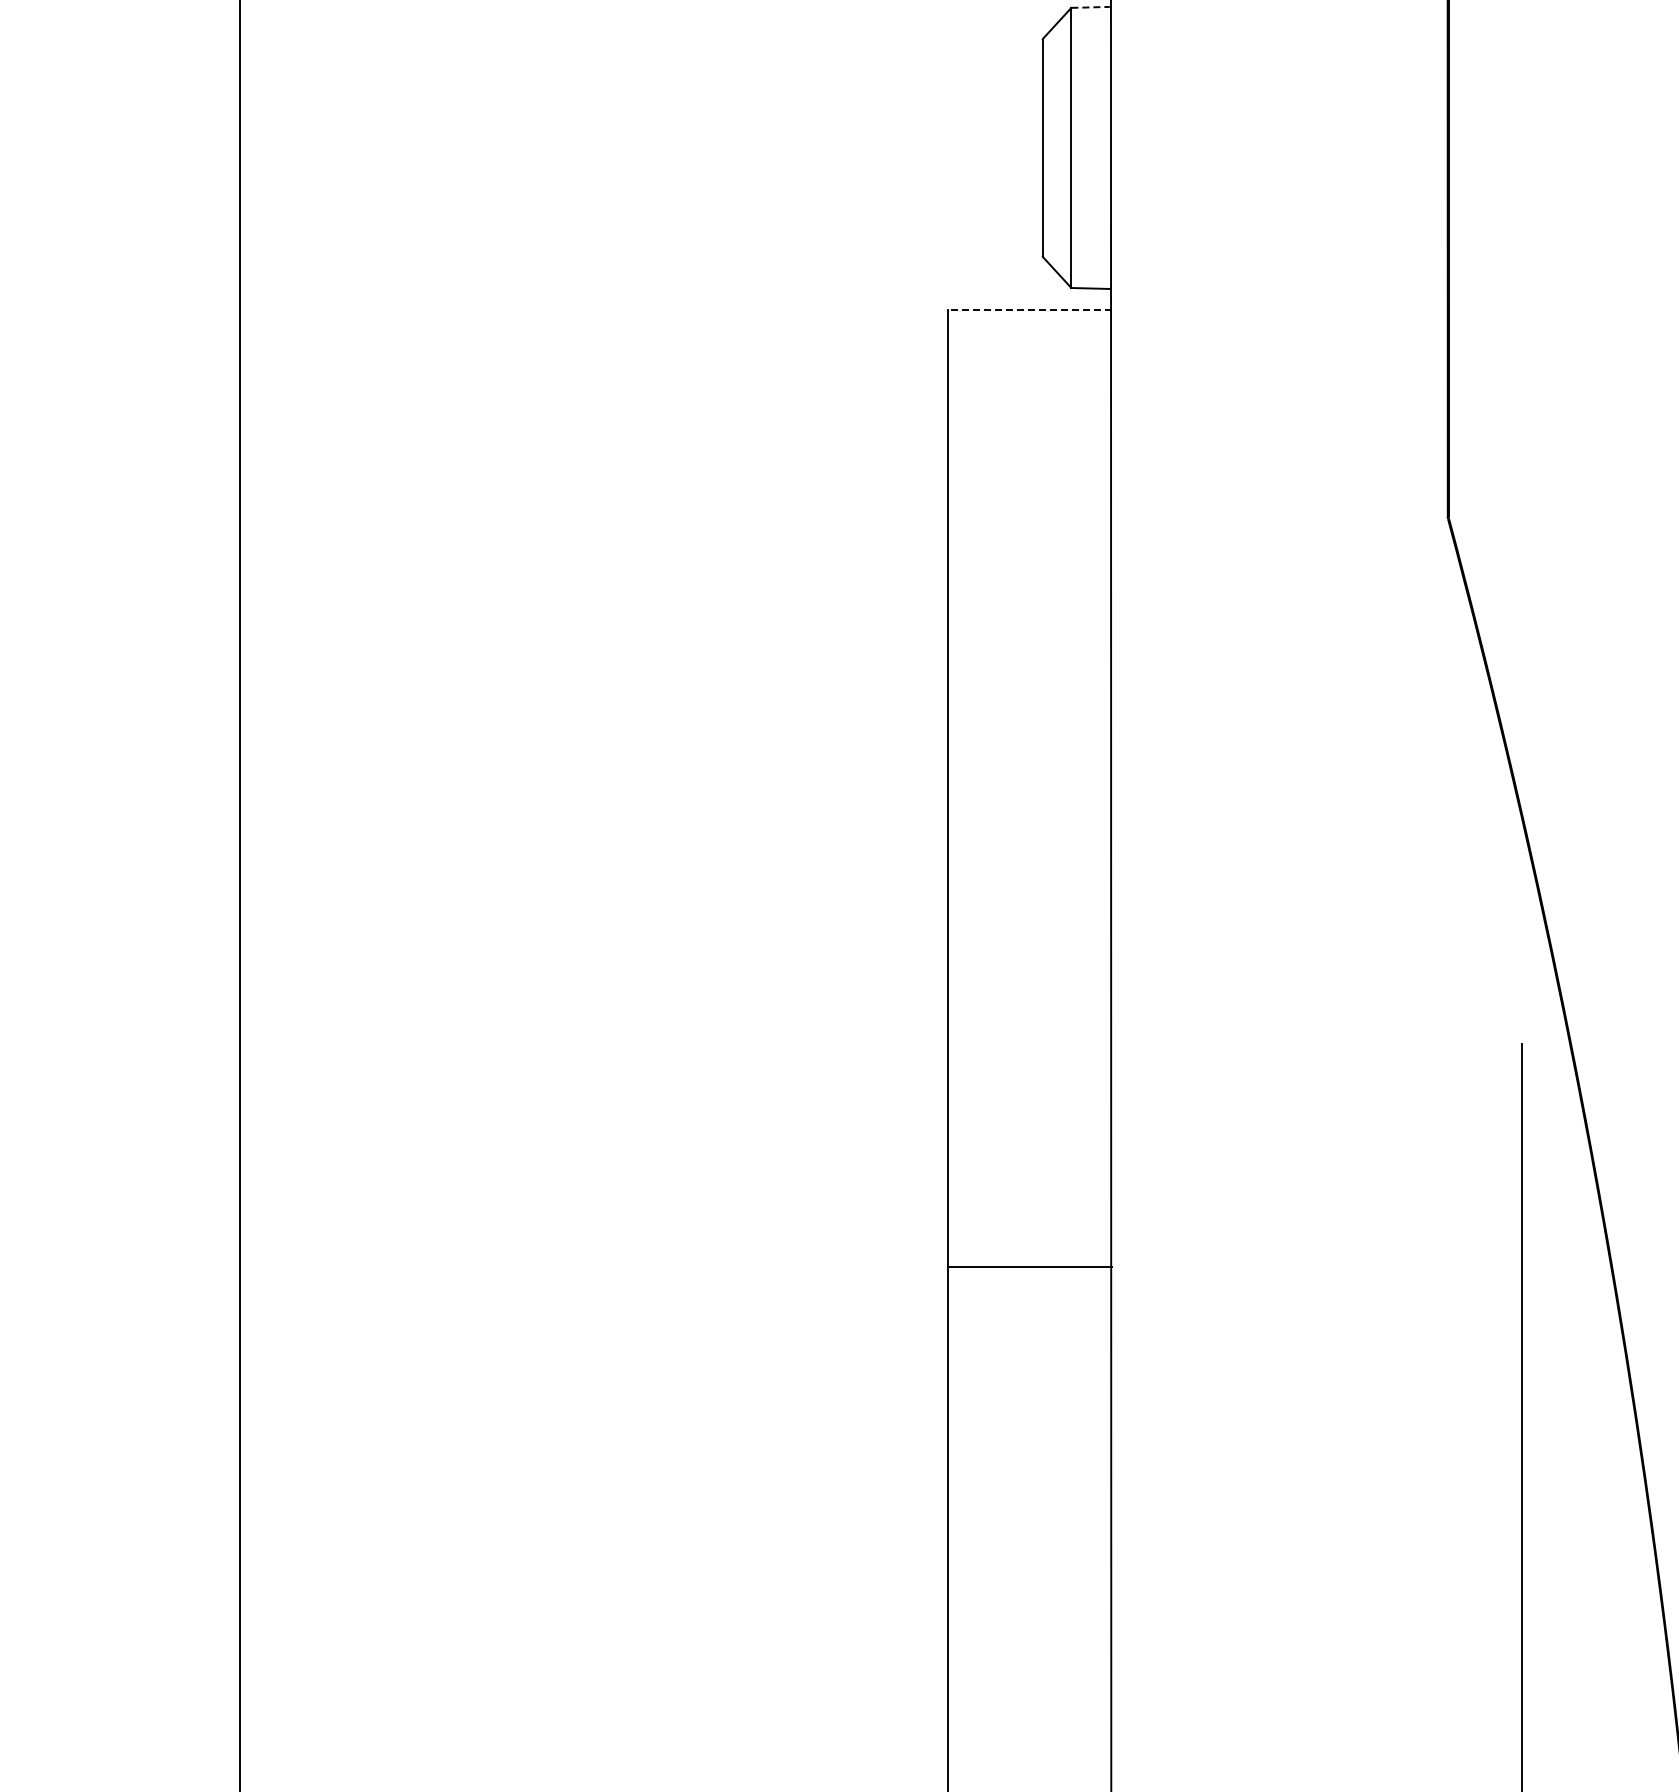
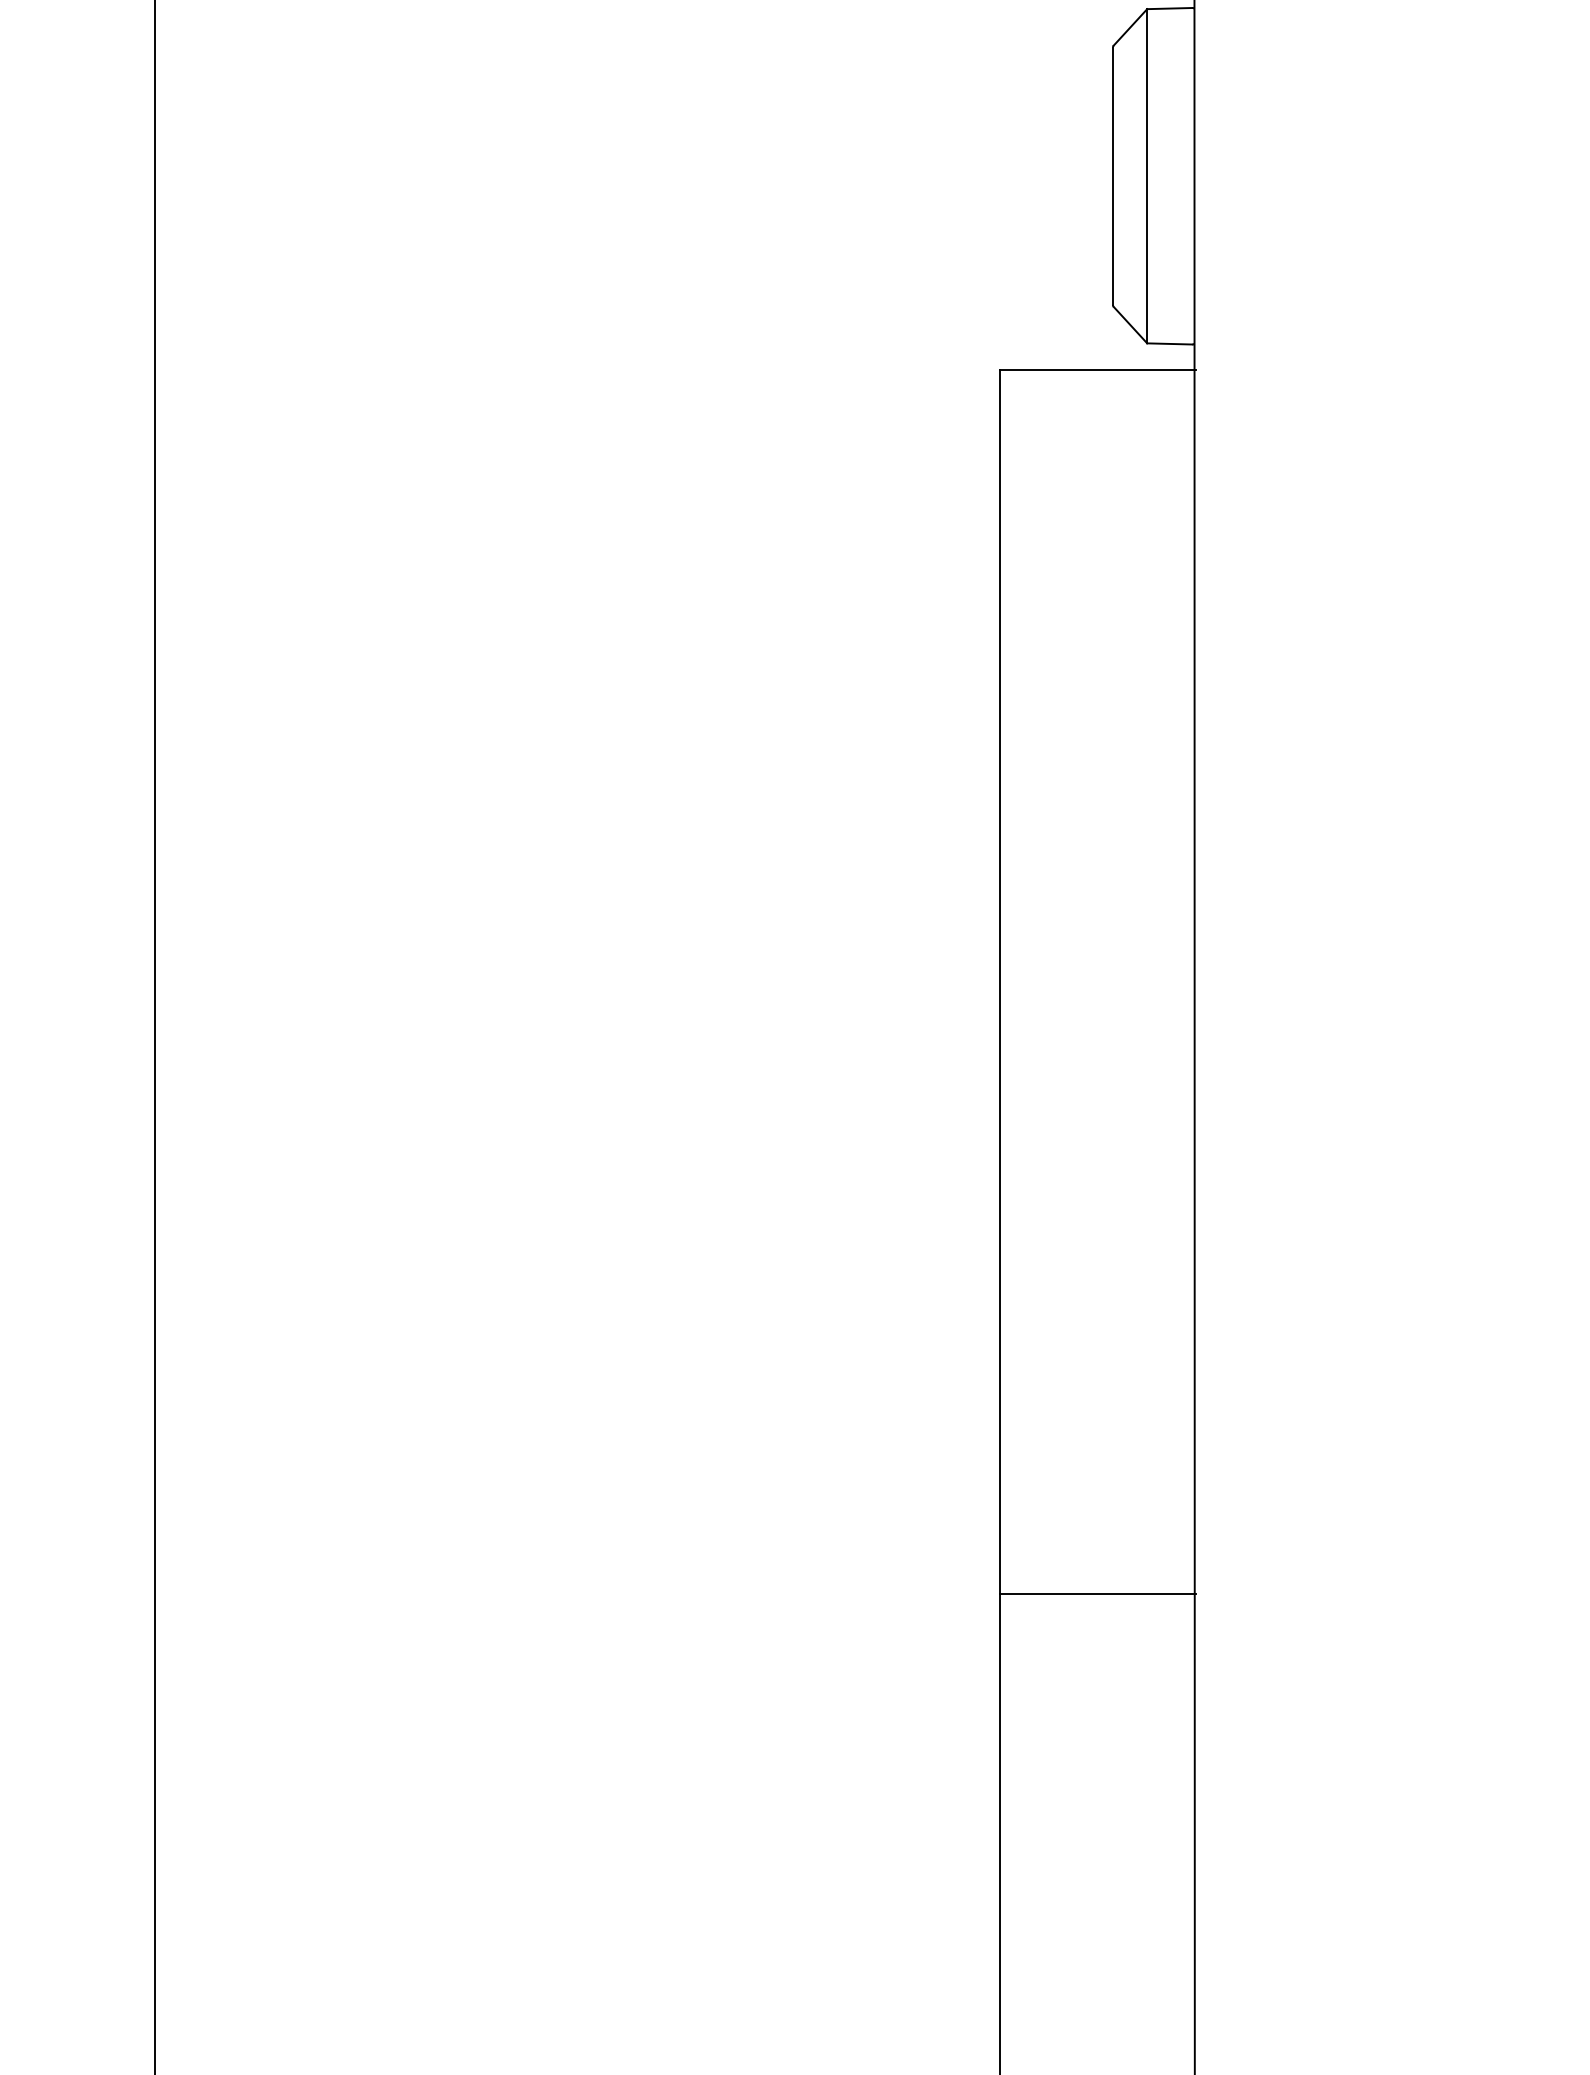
line: (1090, 7) -> (1170, 8), dashed -> solid
line: (1029, 310) -> (1097, 370), dashed -> solid
line: (1029, 1267) -> (1097, 1594), moved

